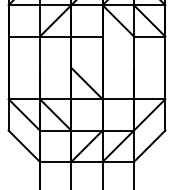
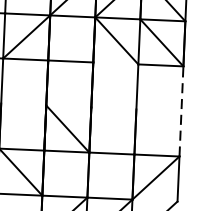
line: (165, 67) -> (181, 110), solid -> dashed

